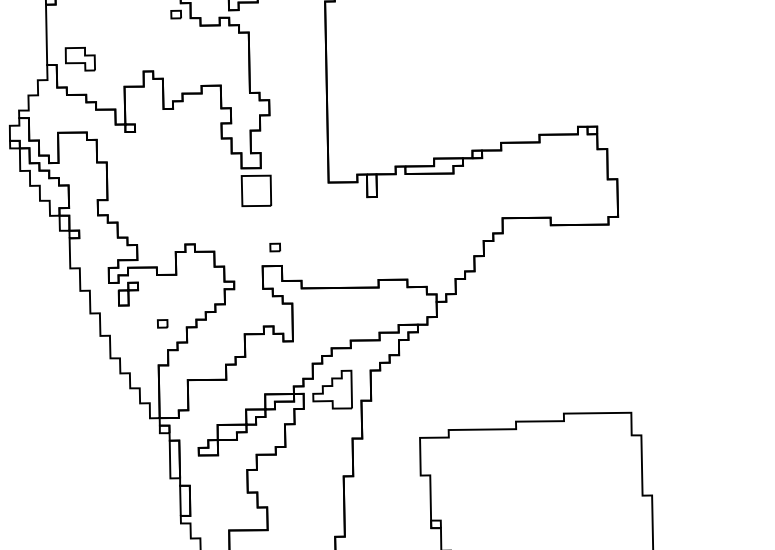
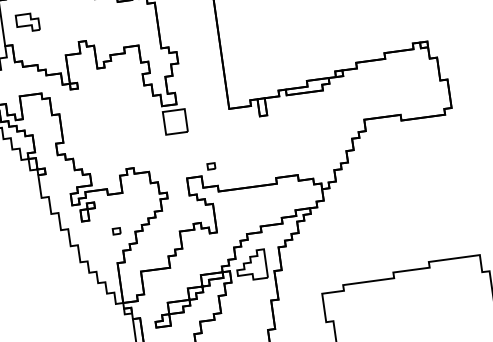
part: (79, 59) -> (27, 22), moved
part: (275, 247) -> (211, 166), moved

